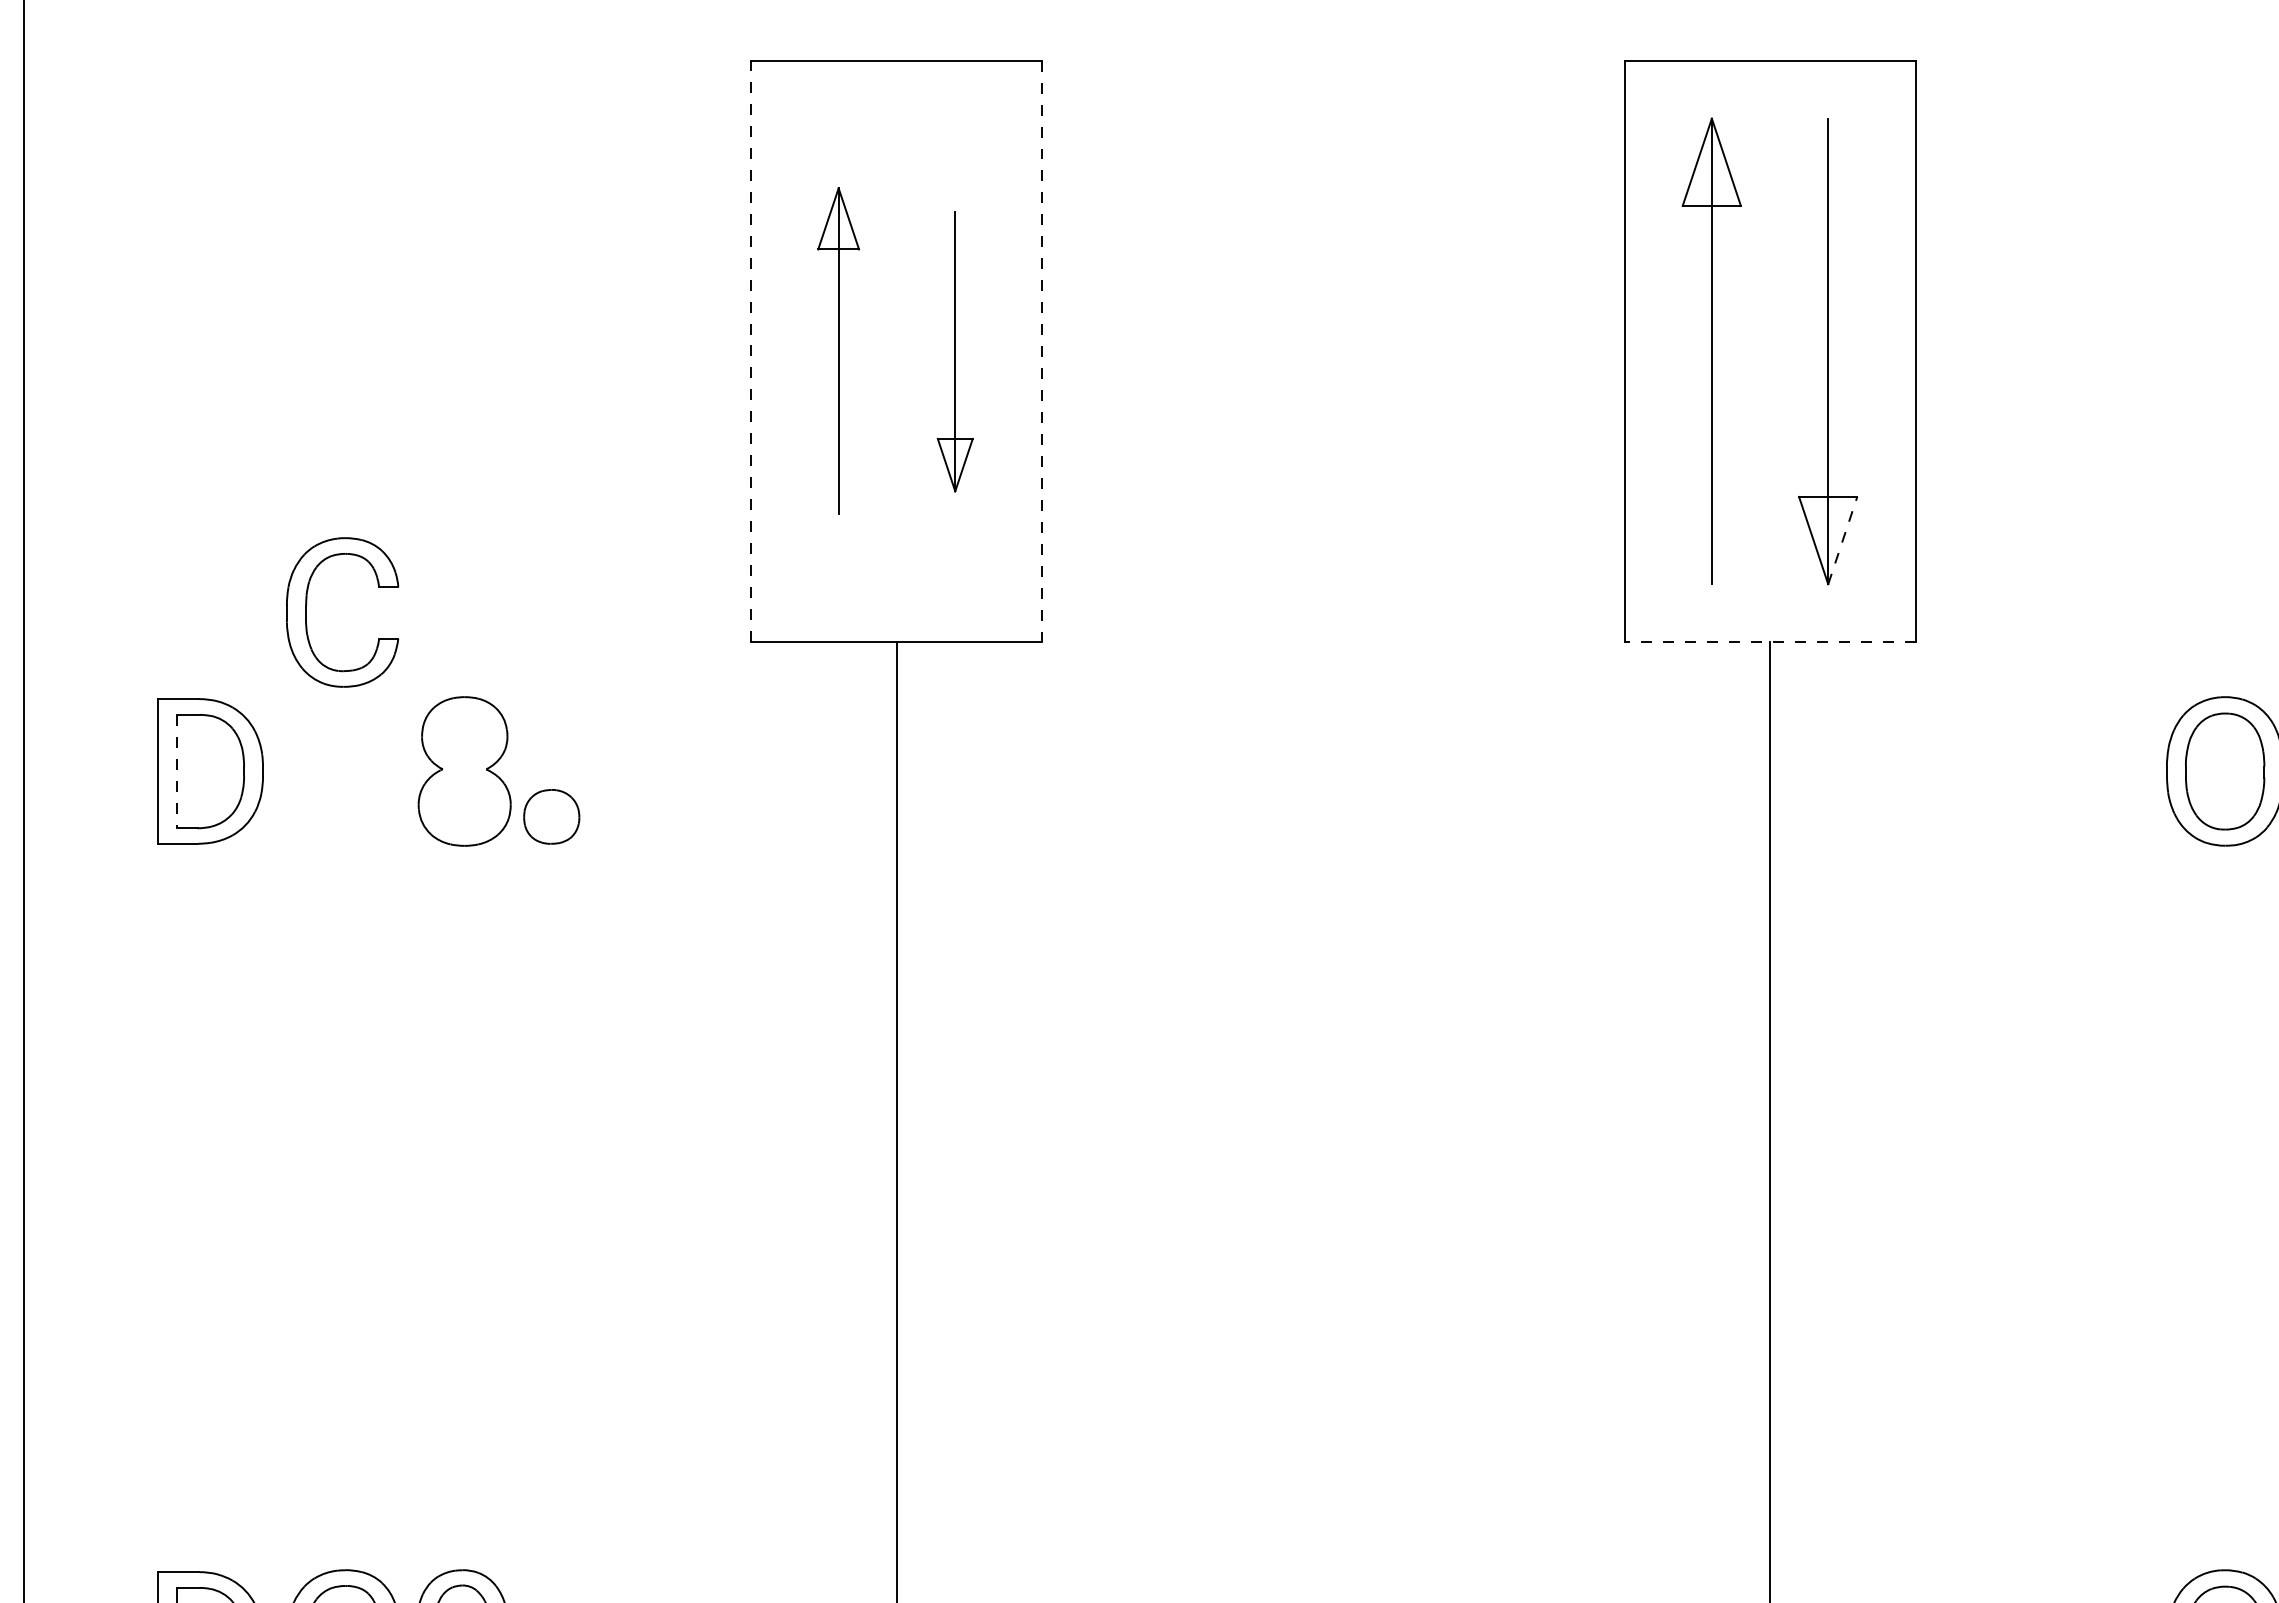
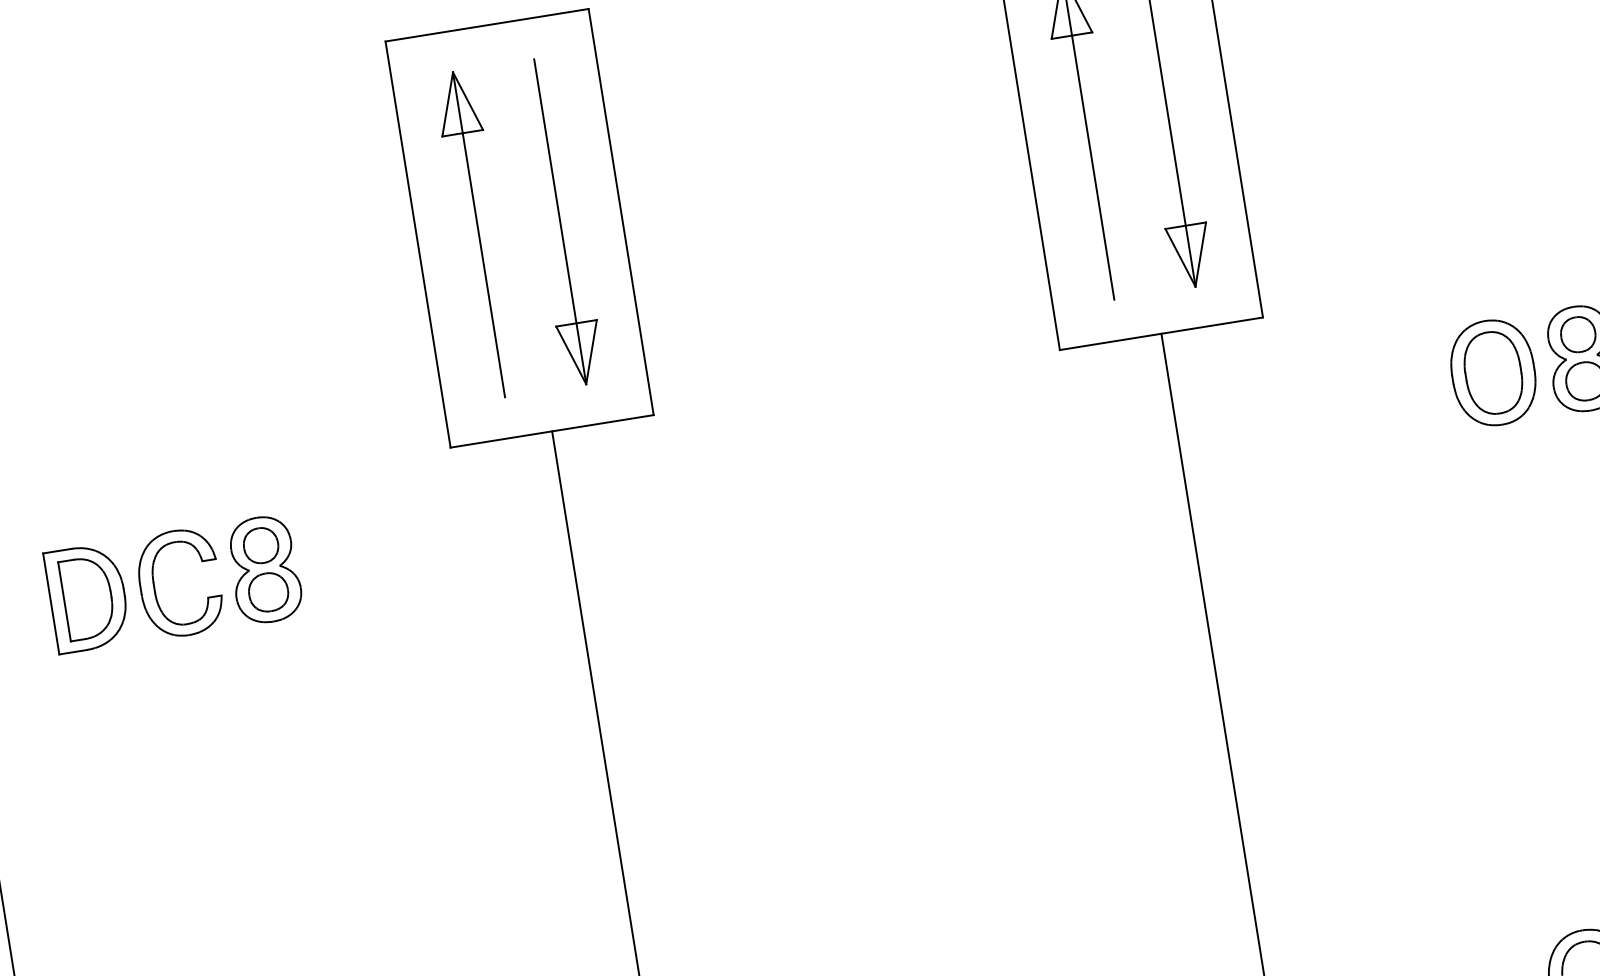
part: (838, 350) -> (478, 234), size x1.43
line: (751, 351) -> (418, 244), dashed -> solid
part: (955, 351) -> (560, 221), size x1.67
line: (1042, 351) -> (621, 212), dashed -> solid
line: (1842, 540) -> (1200, 254), dashed -> solid
part: (307, 604) -> (154, 581), moved
line: (1770, 642) -> (1161, 333), dashed -> solid
part: (464, 736) -> (260, 545), added
line: (177, 771) -> (64, 601), dashed -> solid
part: (551, 816) -> (268, 592), moved

